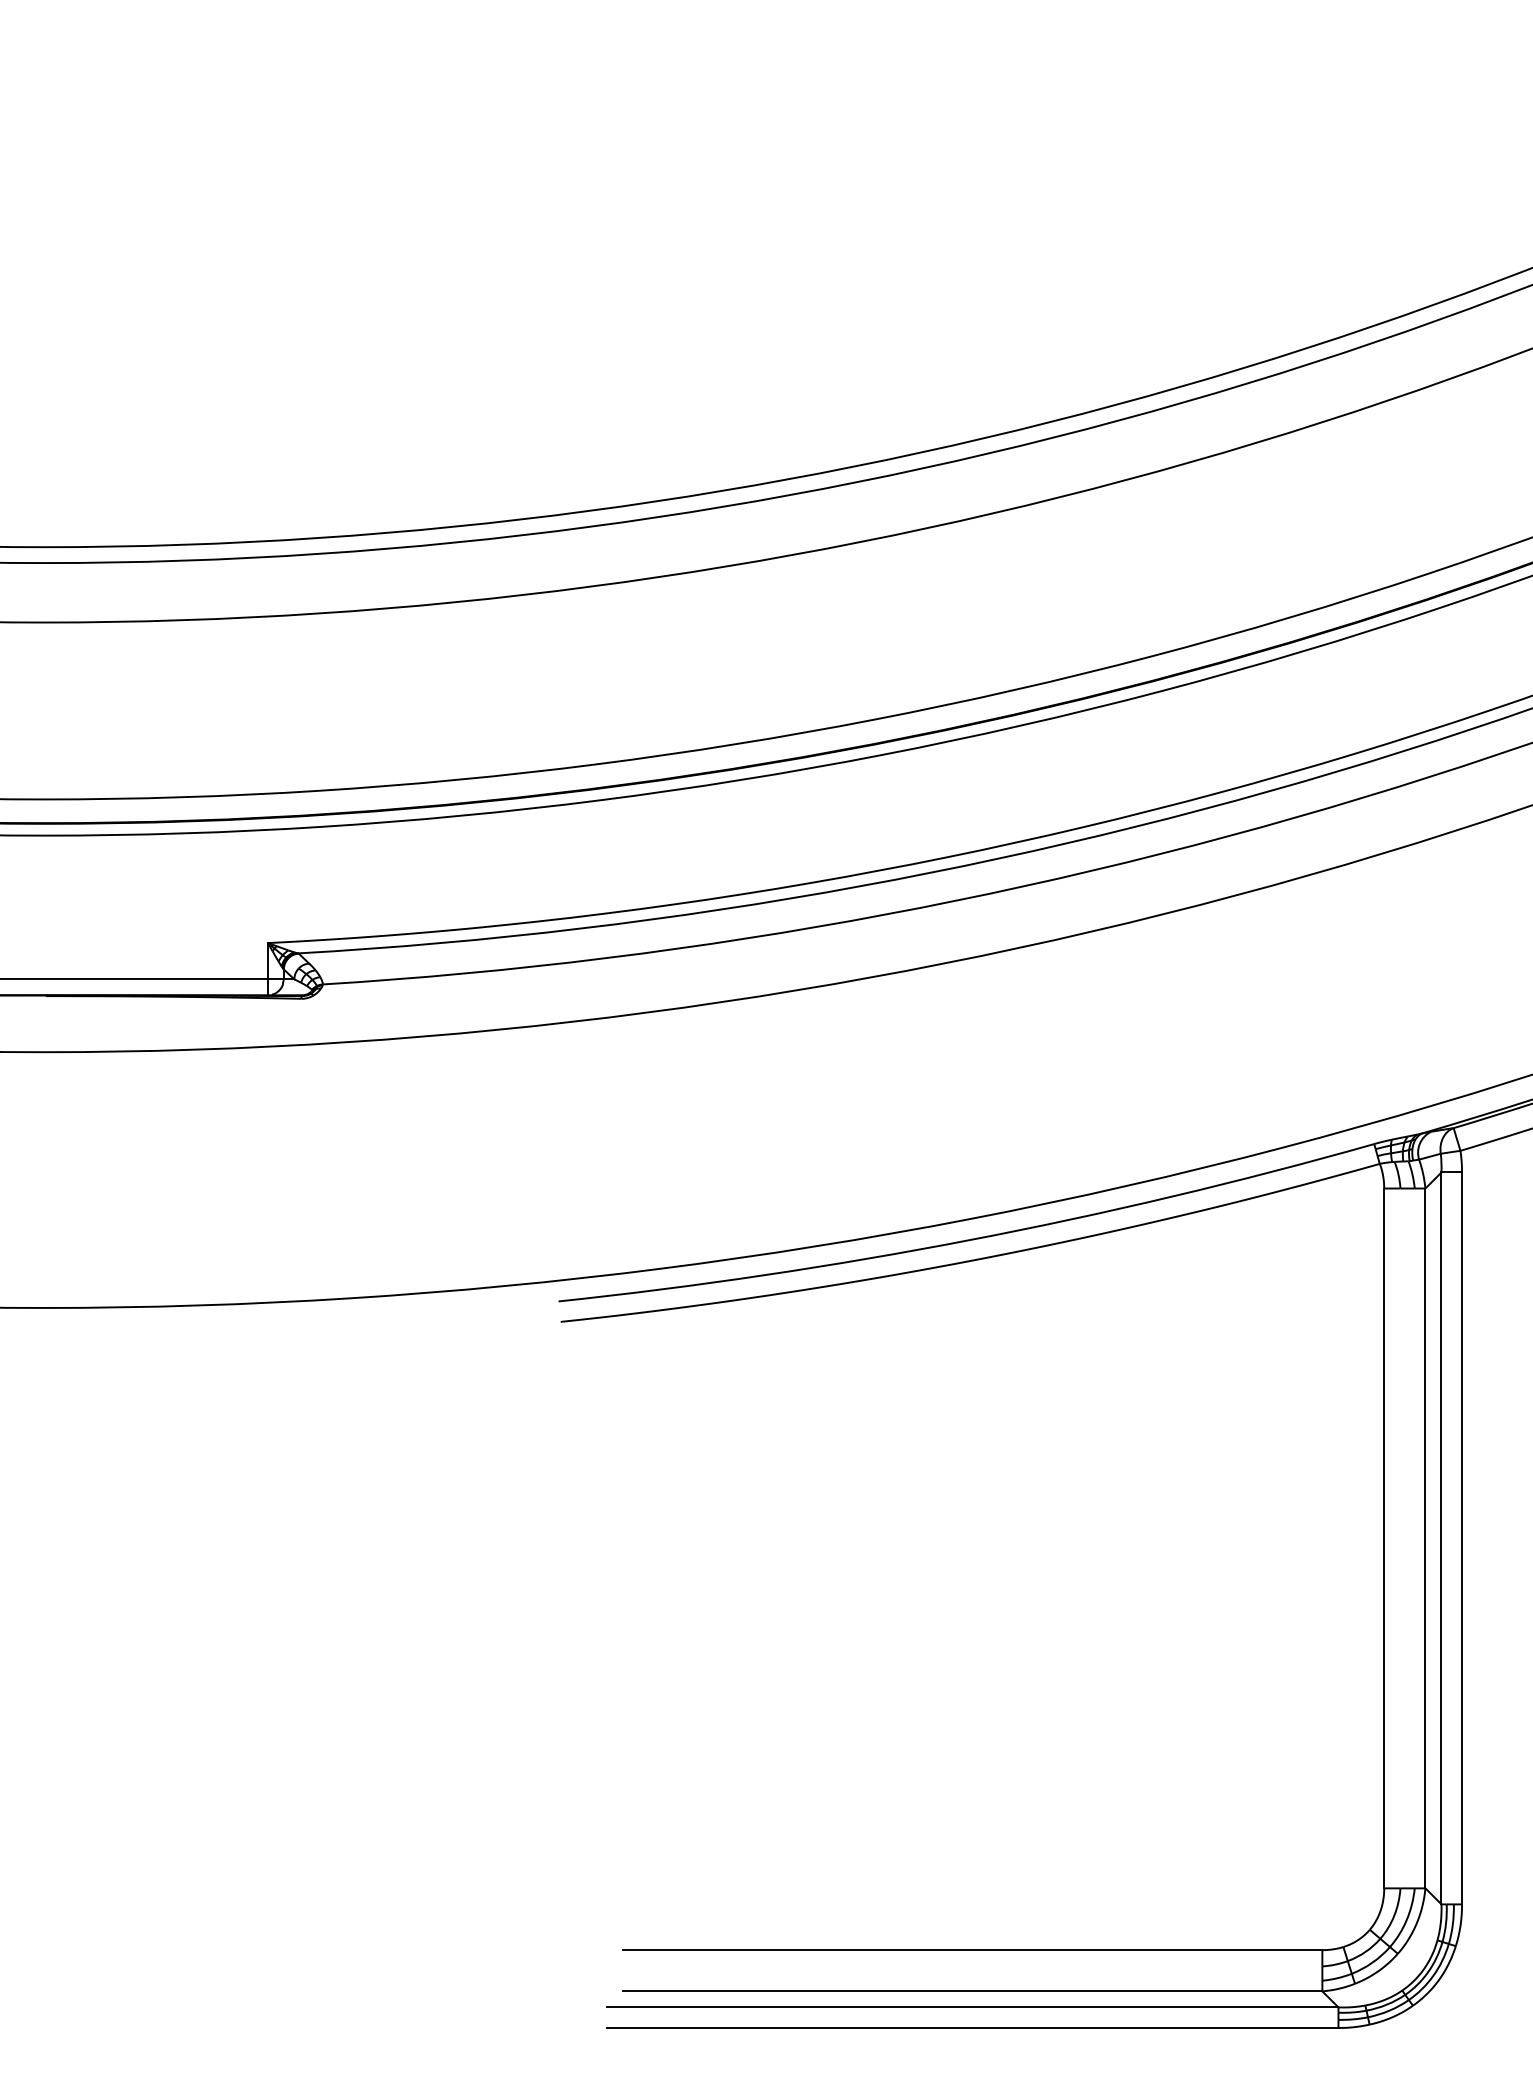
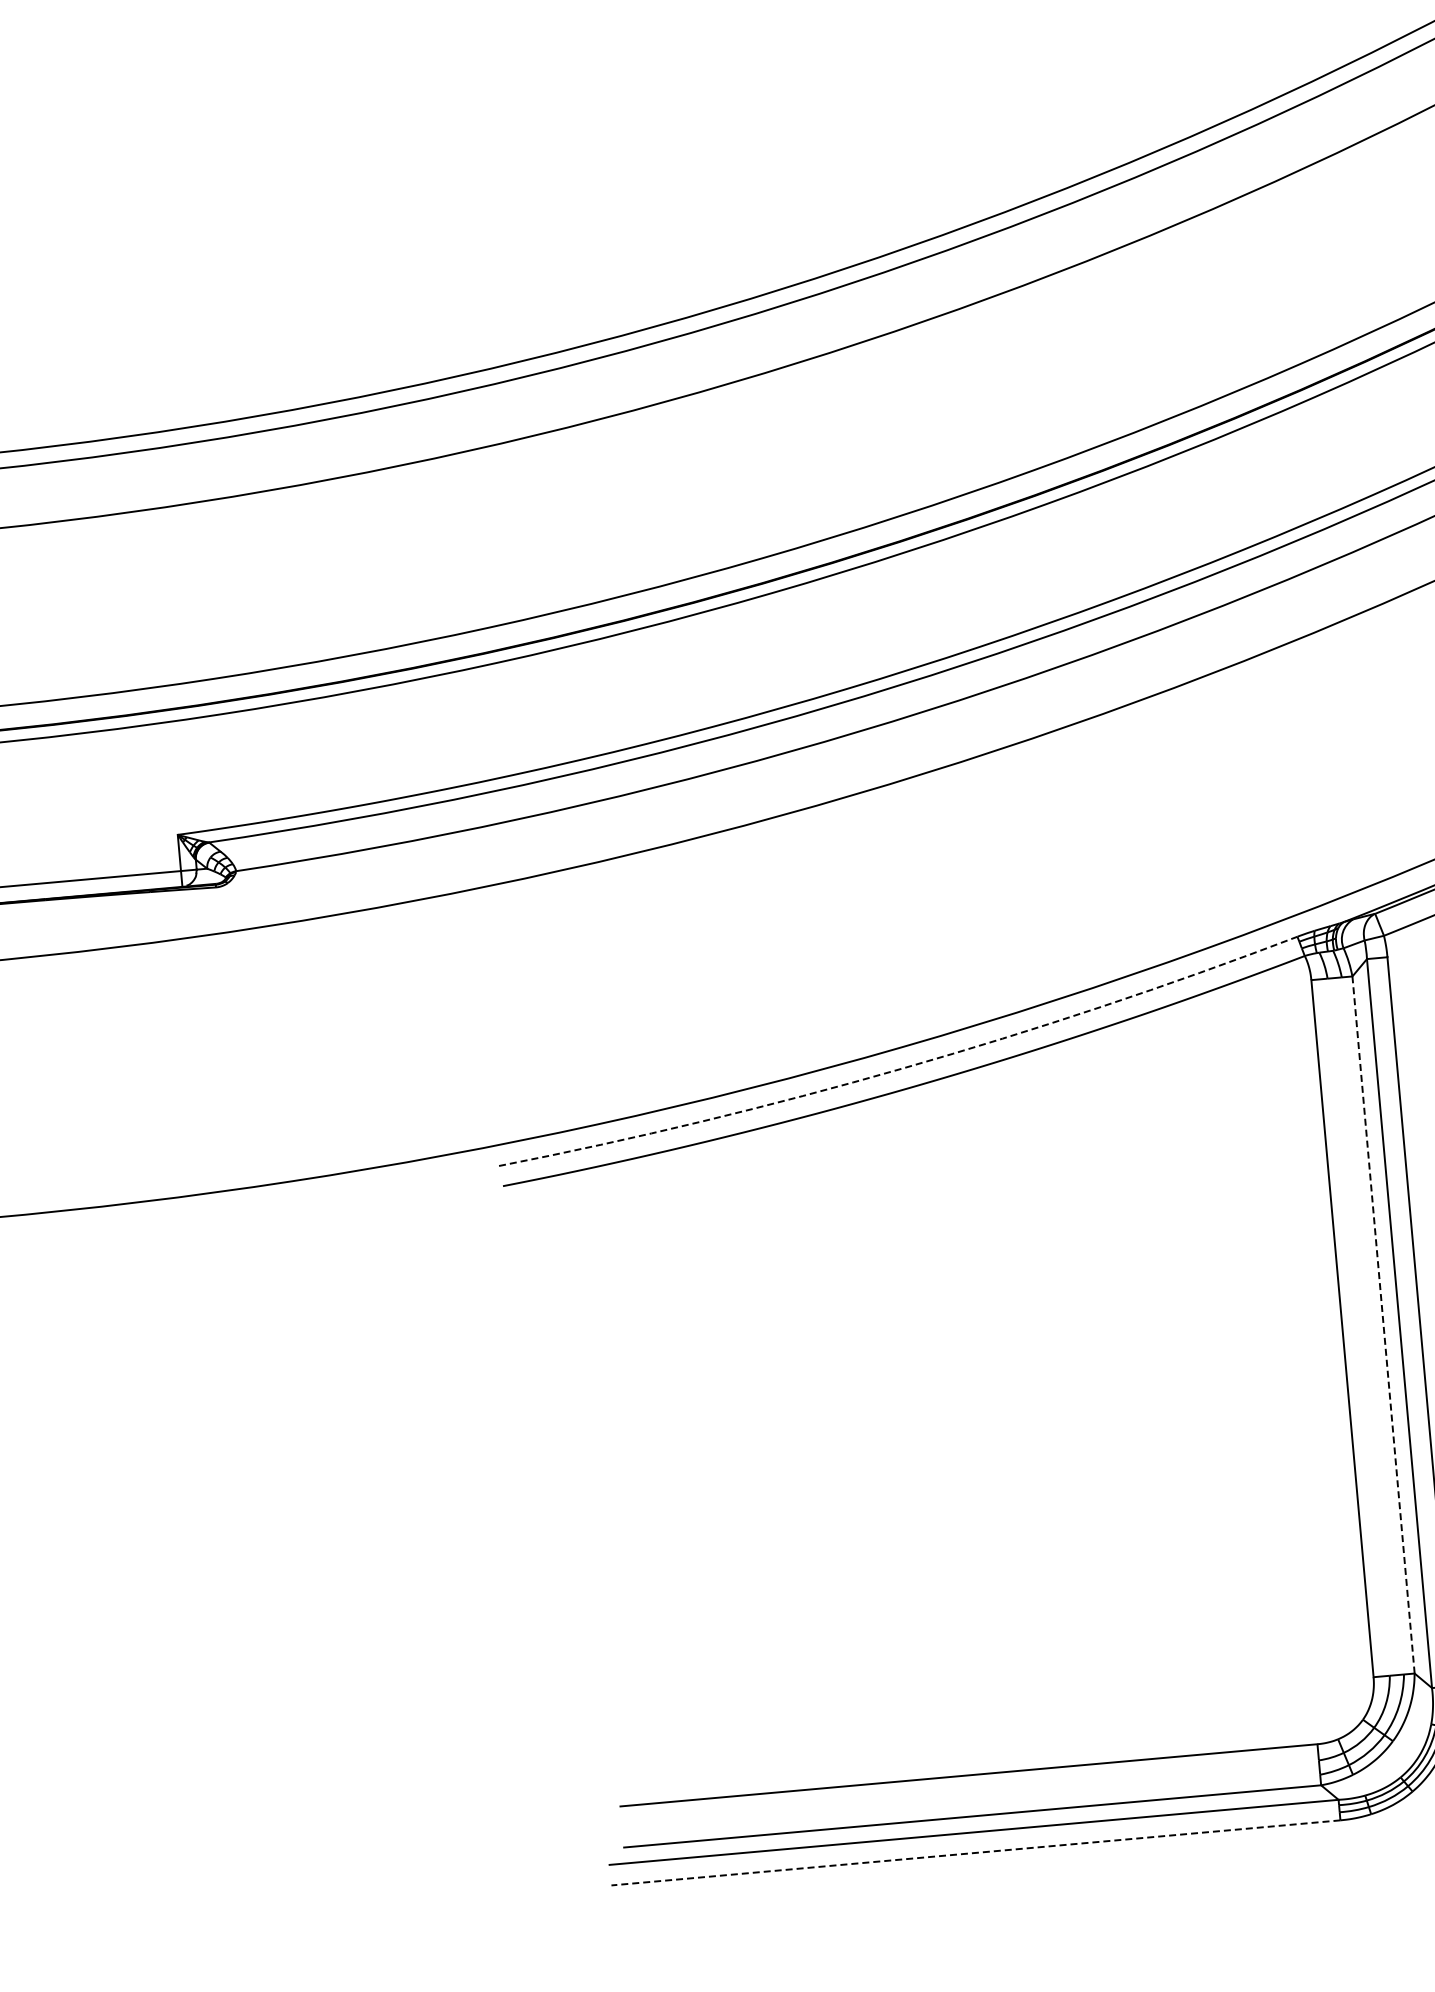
arc: (969, 1240) -> (902, 1068), solid -> dashed
line: (1425, 1538) -> (1383, 1325), solid -> dashed
line: (972, 2028) -> (975, 1853), solid -> dashed

